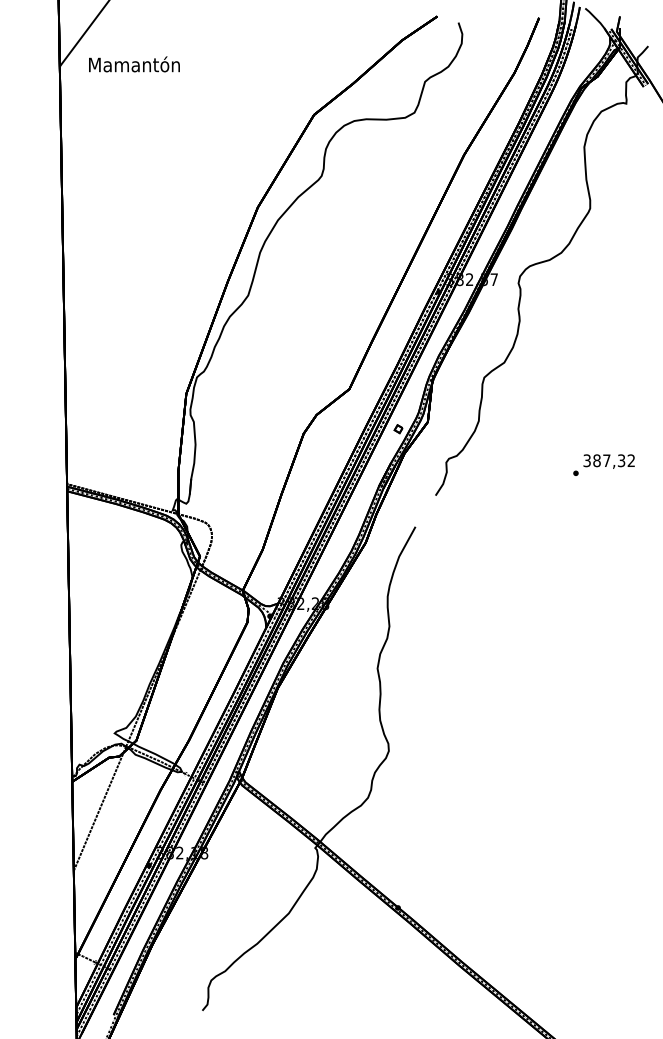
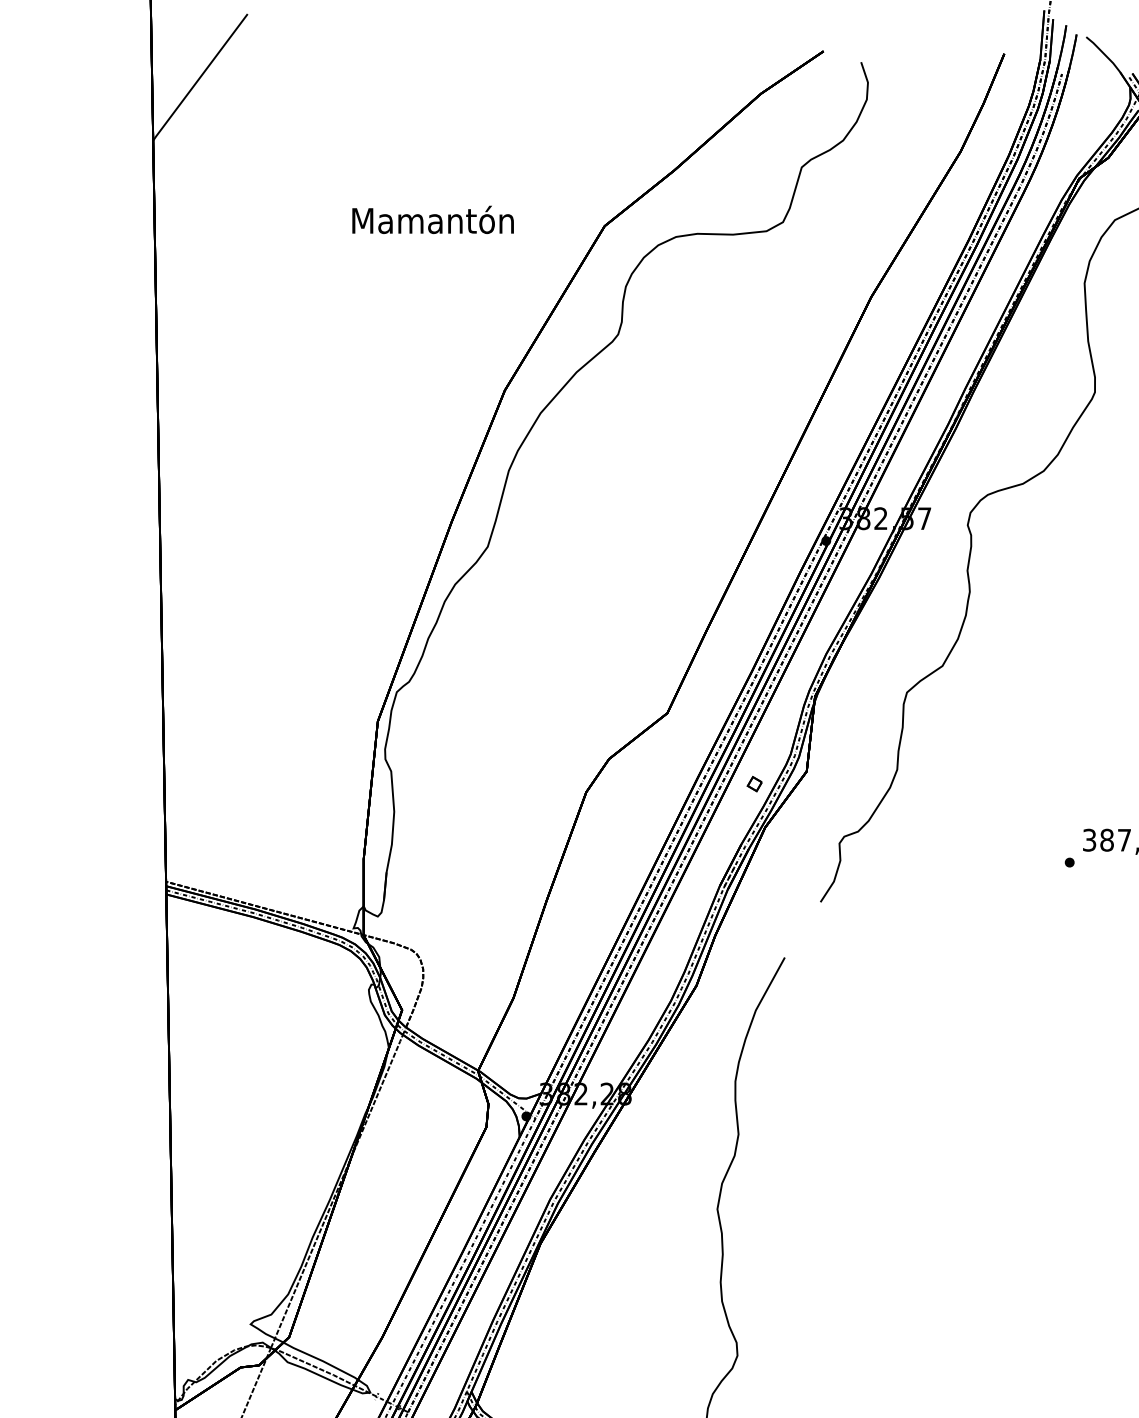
text: (134, 64) -> (433, 220), moved

